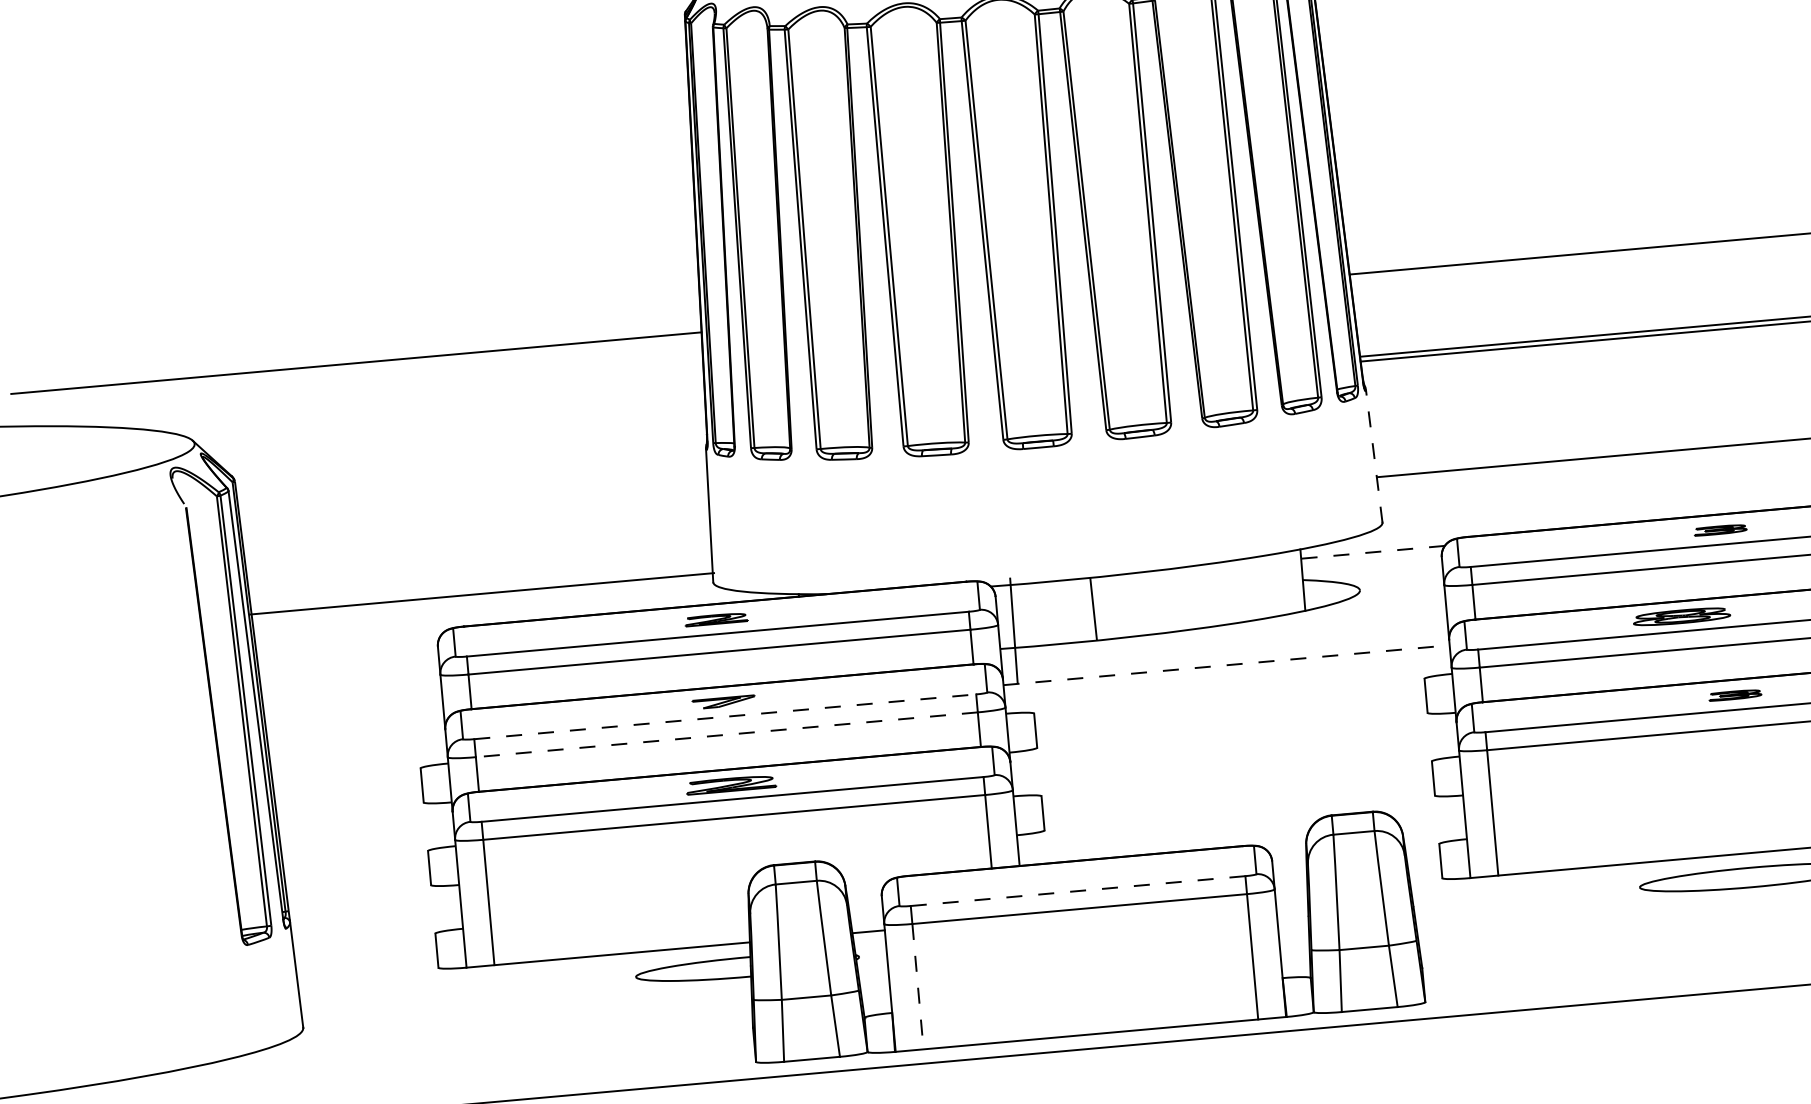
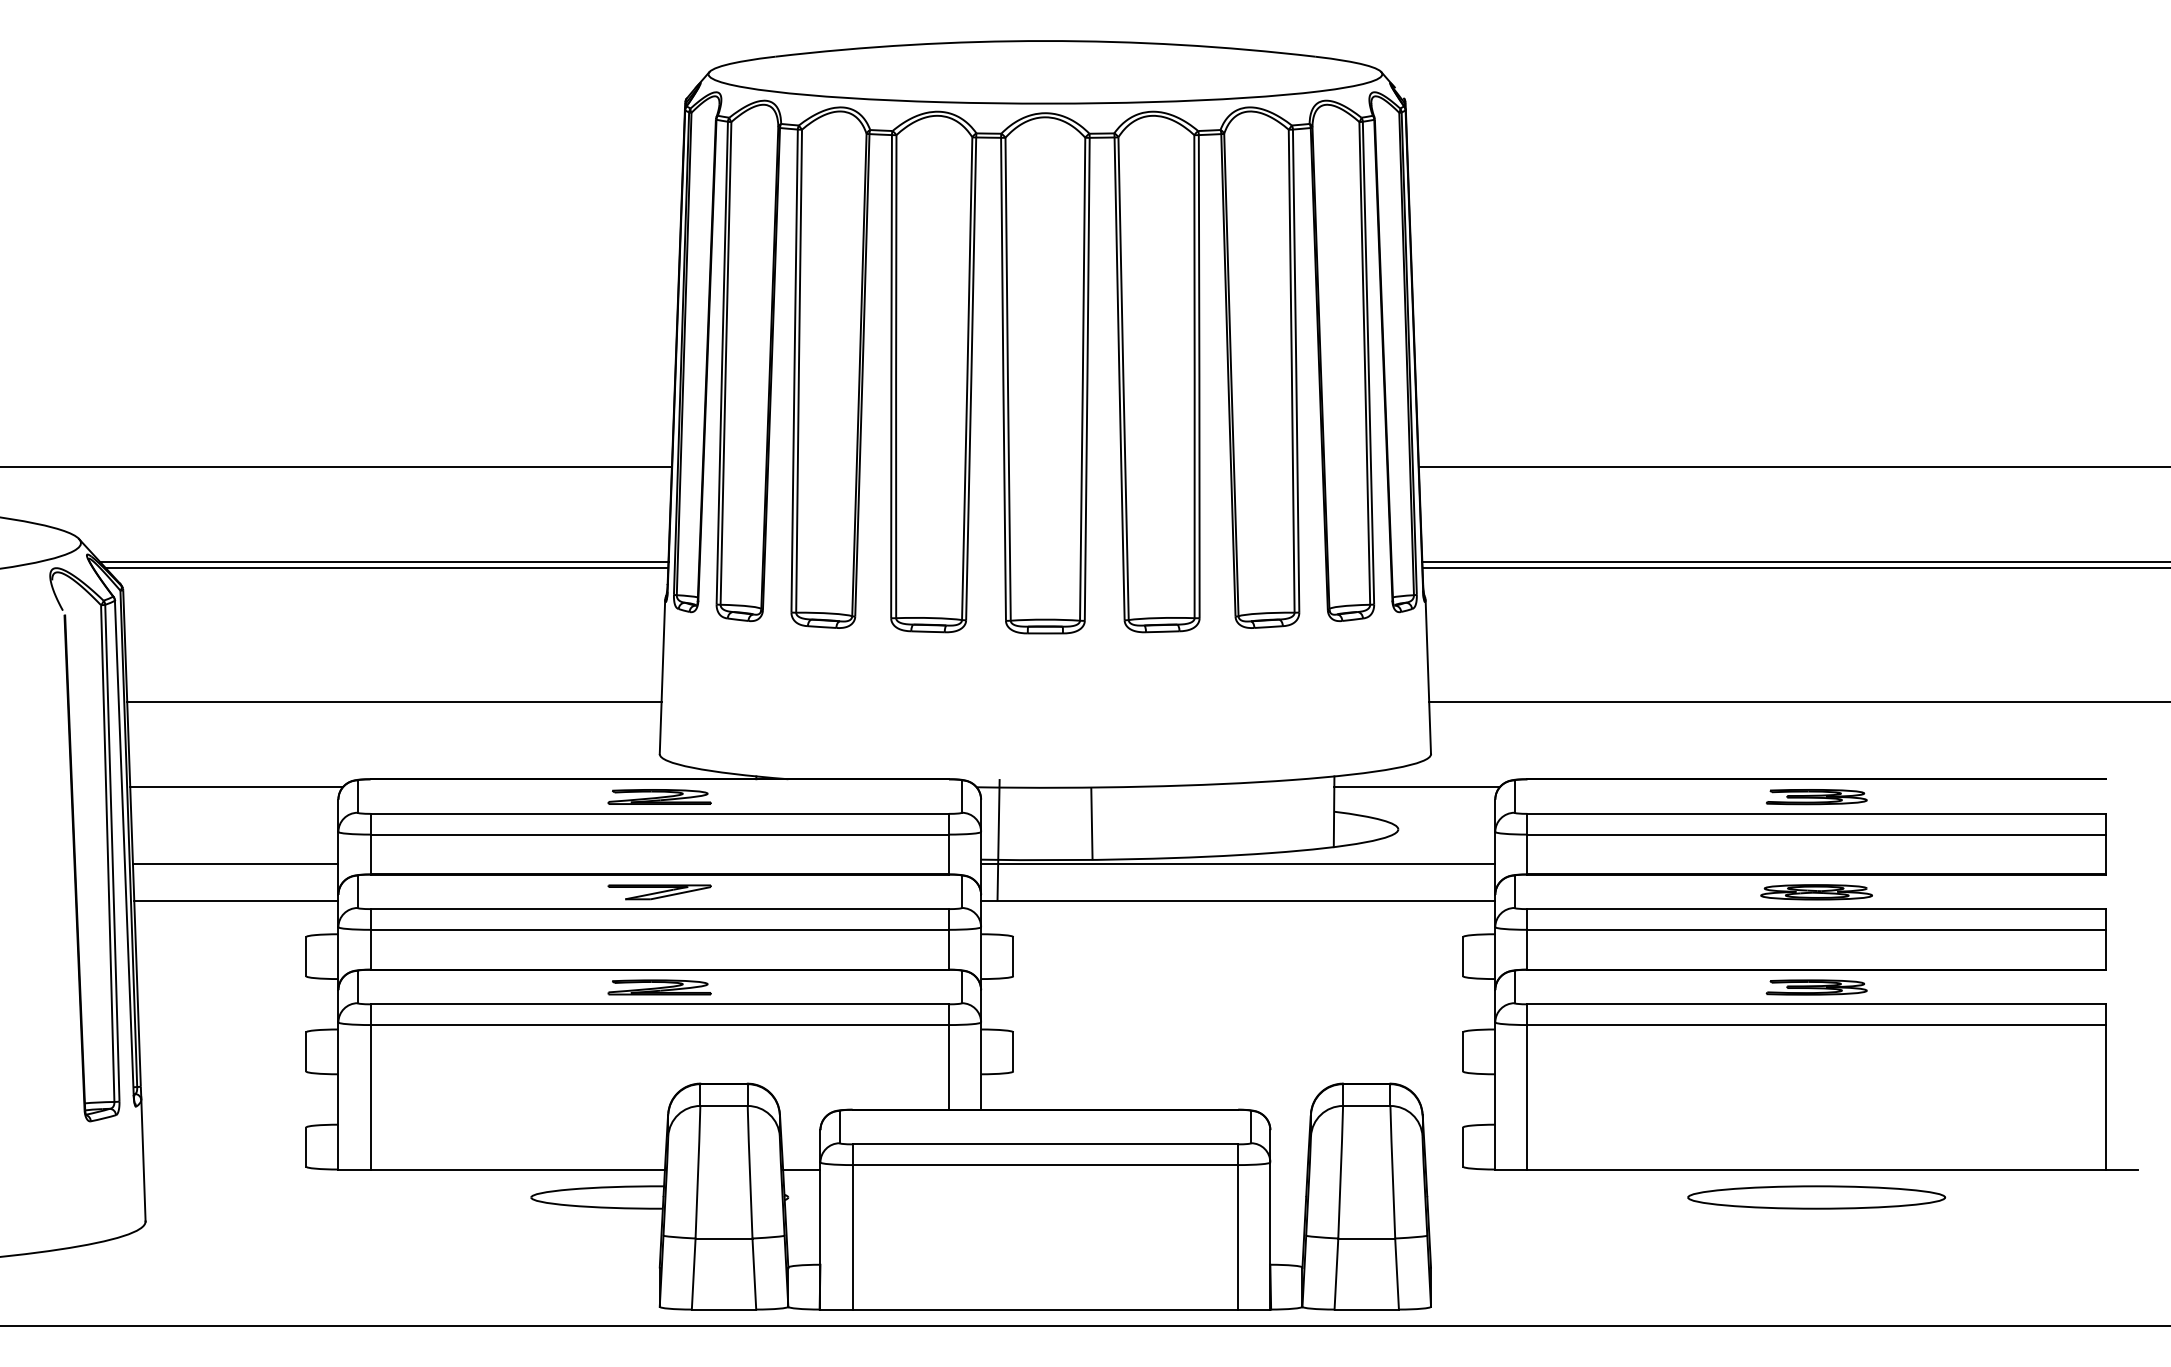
line: (459, 437) -> (384, 562), added
line: (461, 441) -> (386, 567), added
line: (1374, 456) -> (1428, 677), dashed -> solid
part: (1720, 530) -> (1816, 797), size x1.67
line: (1373, 552) -> (1417, 787), dashed -> solid
line: (482, 593) -> (394, 701), moved
part: (1681, 616) -> (1816, 892), moved
part: (716, 619) -> (659, 796), size x1.43
line: (1223, 633) -> (1238, 864), added
line: (348, 644) -> (236, 787), added
line: (1226, 665) -> (1238, 901), dashed -> solid
part: (1735, 695) -> (1816, 987), size x1.67
part: (723, 702) -> (659, 892), size x1.43
line: (353, 710) -> (235, 864), added
line: (725, 717) -> (660, 909), dashed -> solid
line: (726, 734) -> (659, 929), dashed -> solid
line: (357, 742) -> (236, 901), added
line: (1078, 891) -> (1045, 1144), dashed -> solid
line: (917, 986) -> (852, 1237), dashed -> solid

